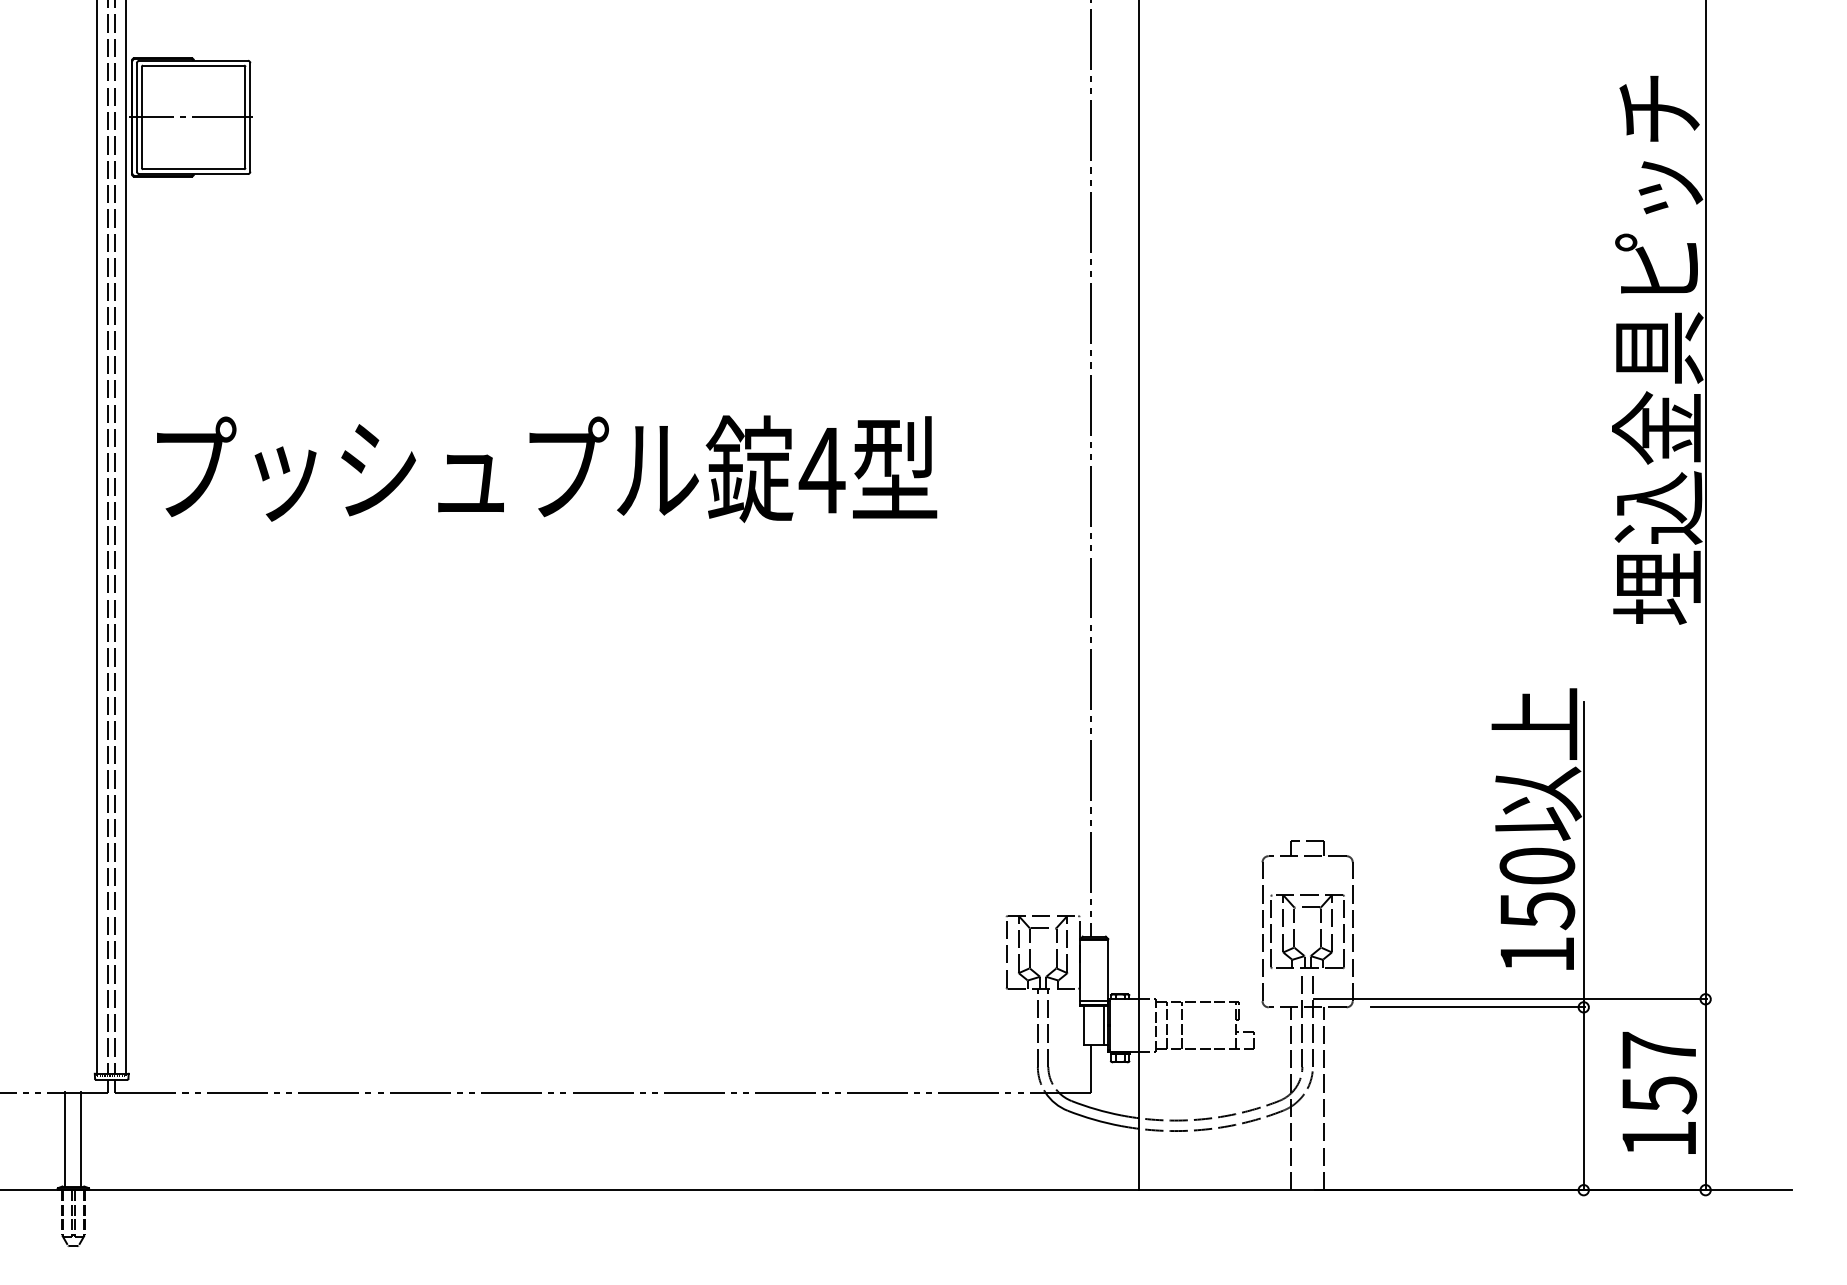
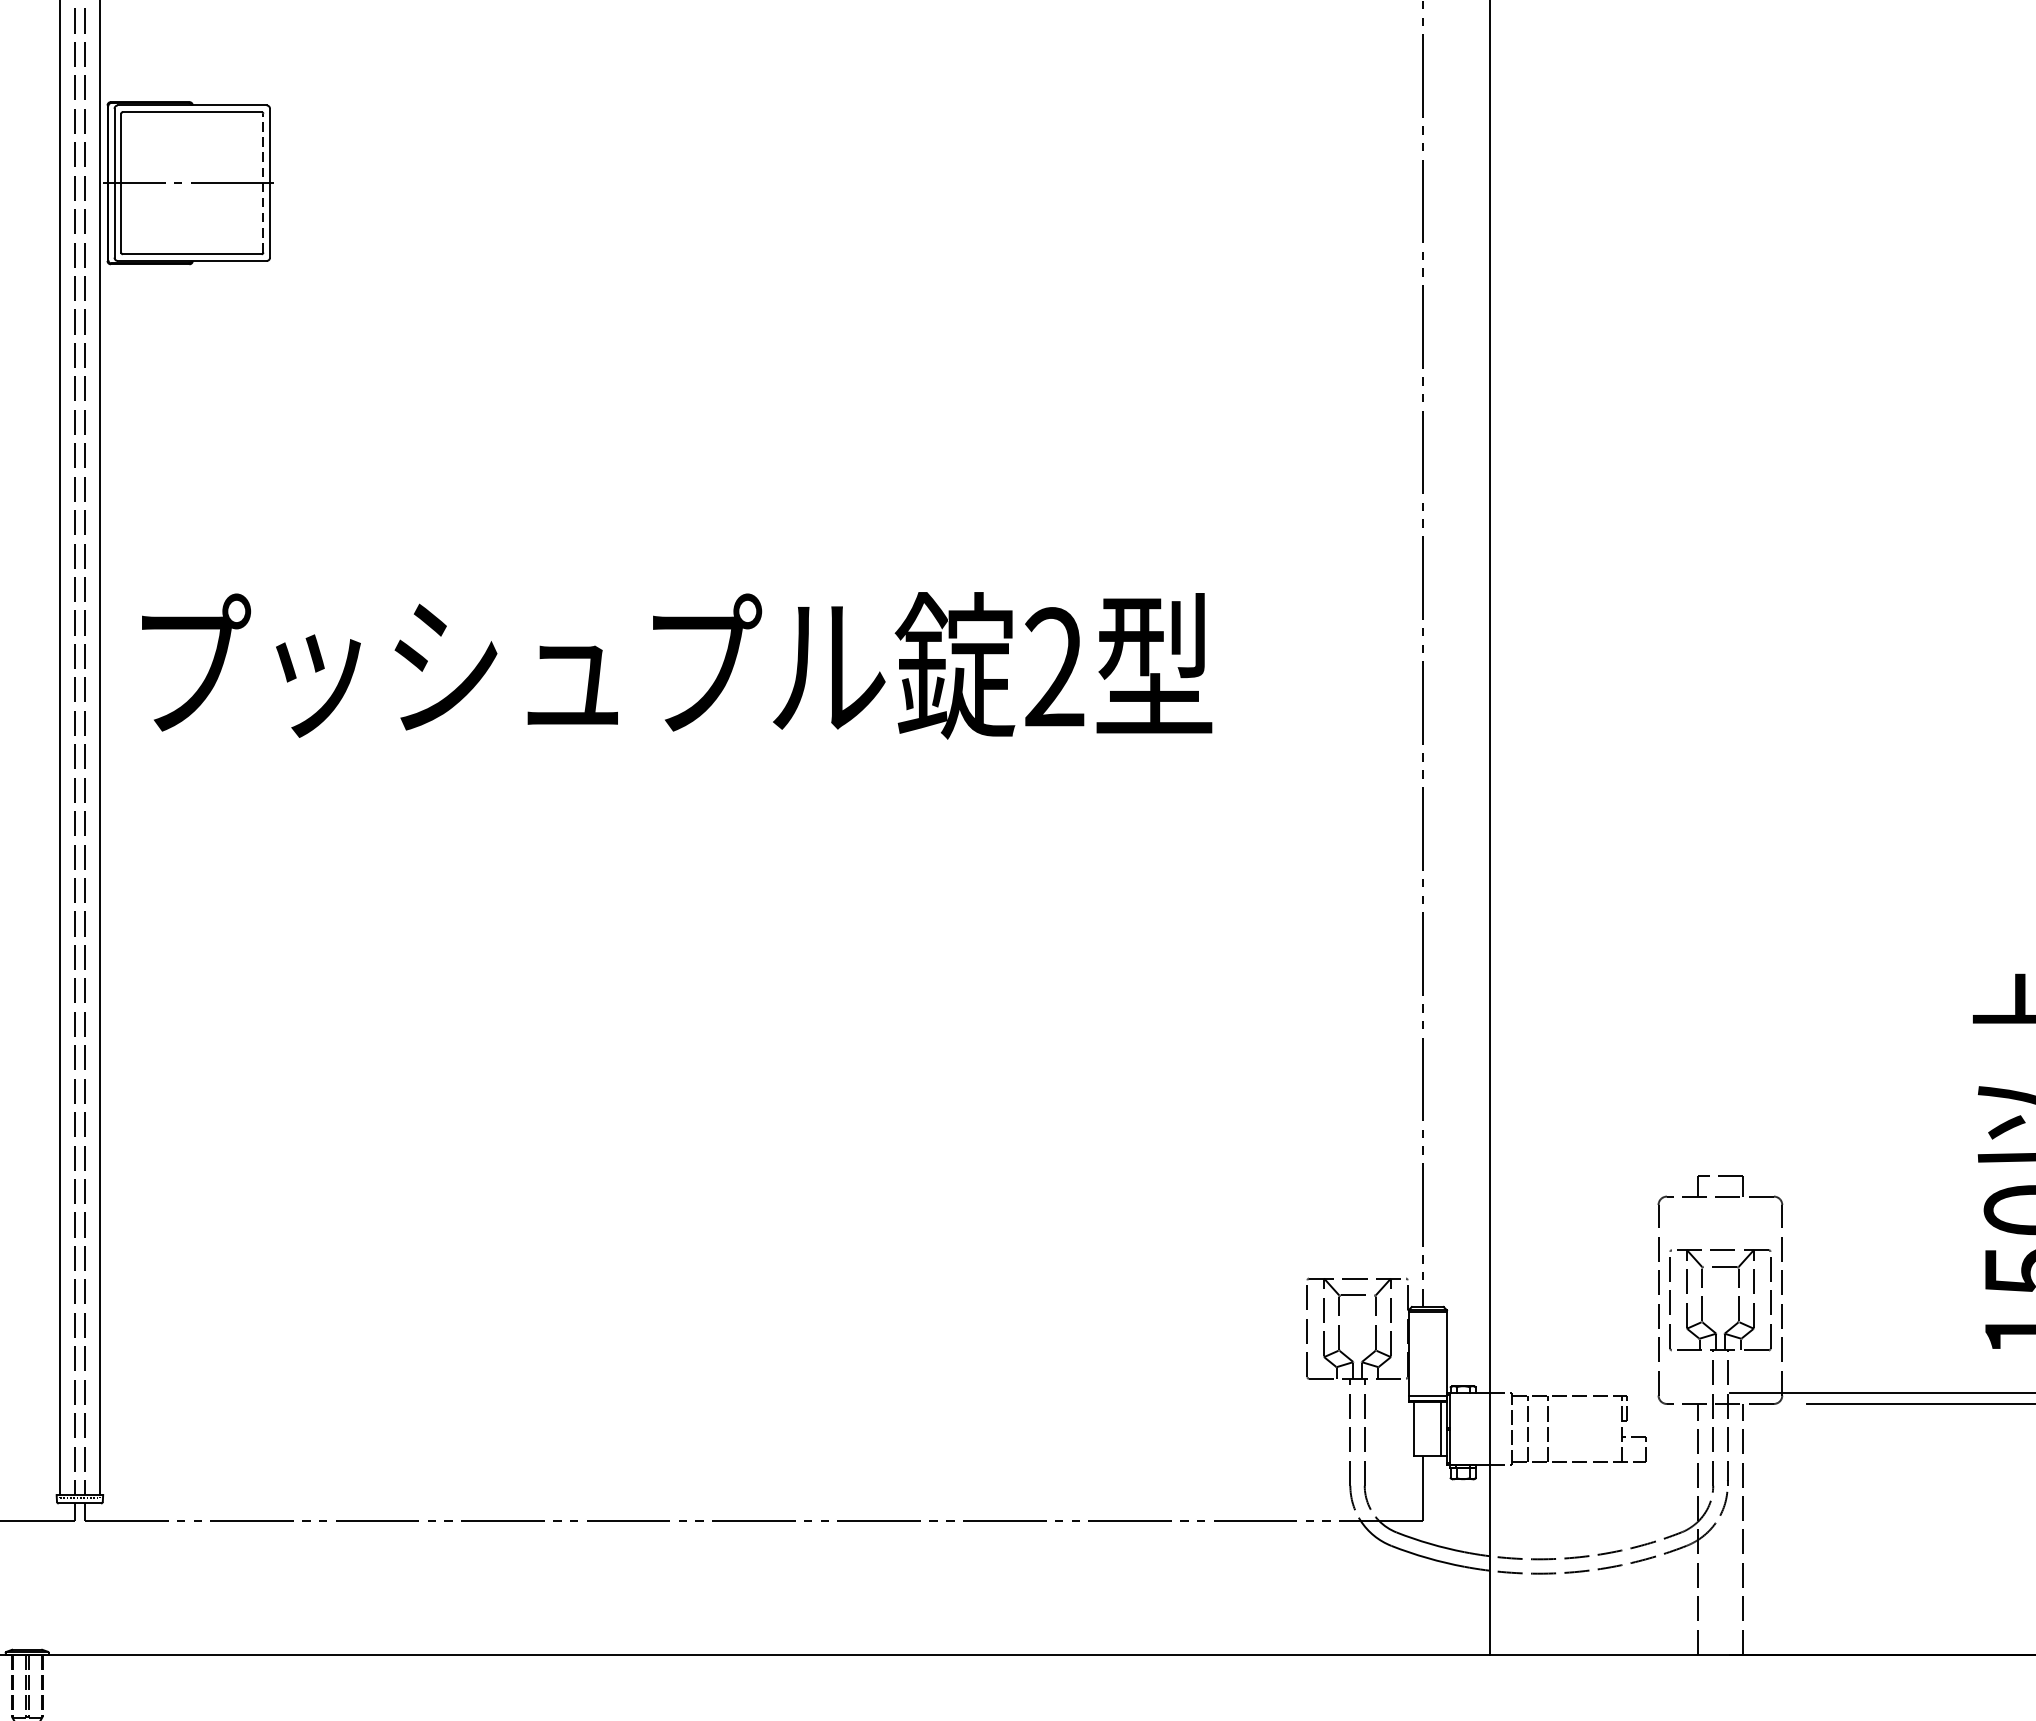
line: (245, 117) -> (263, 183), solid -> dashed
text: (821, 469) -> (1053, 666), 4 -> 2
line: (65, 1139) -> (16, 1585), removed
line: (81, 1139) -> (38, 1585), removed

